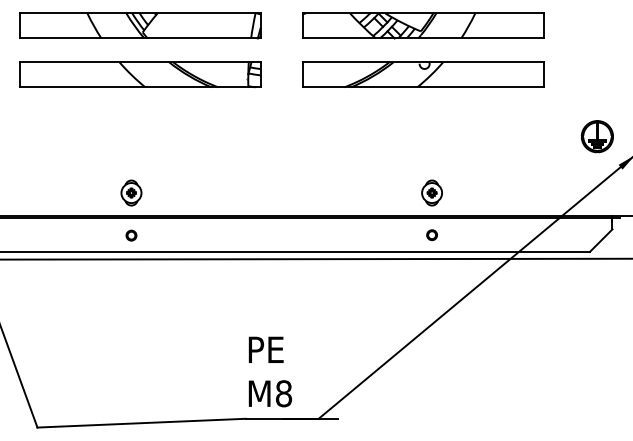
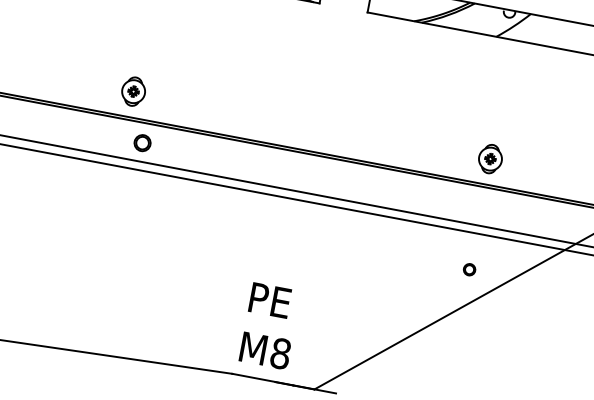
part: (131, 192) -> (133, 91), moved
part: (131, 235) -> (142, 142), size x1.4
part: (431, 235) -> (468, 269), moved

